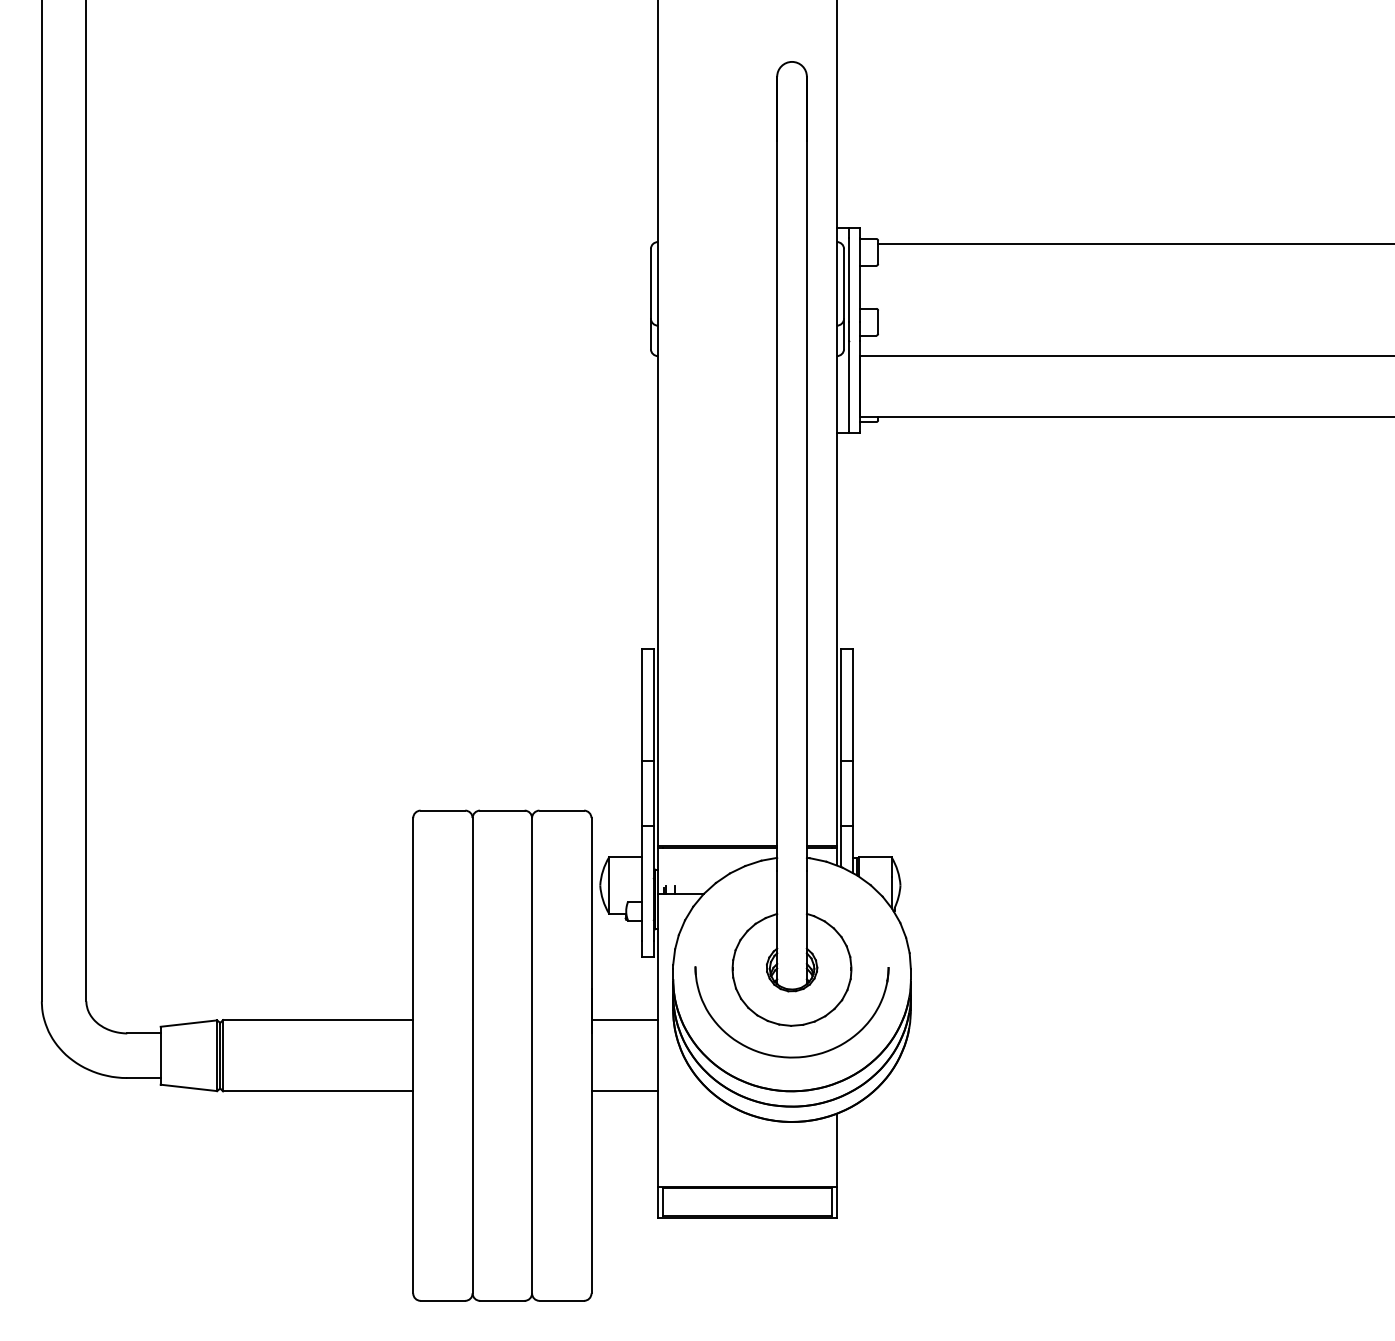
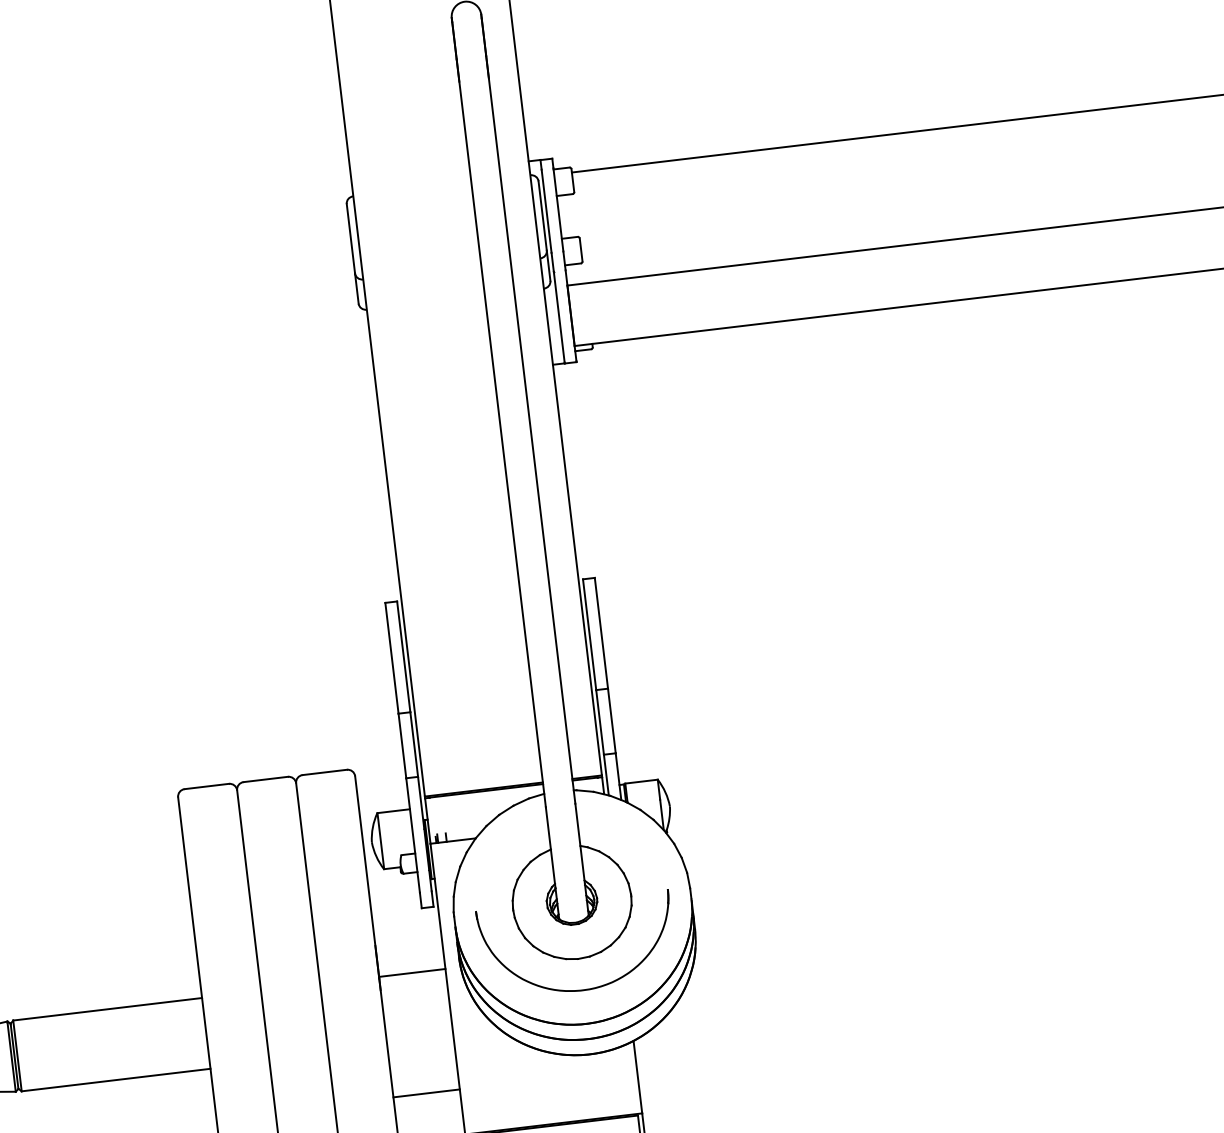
line: (624, 1091) -> (426, 1093), moved

